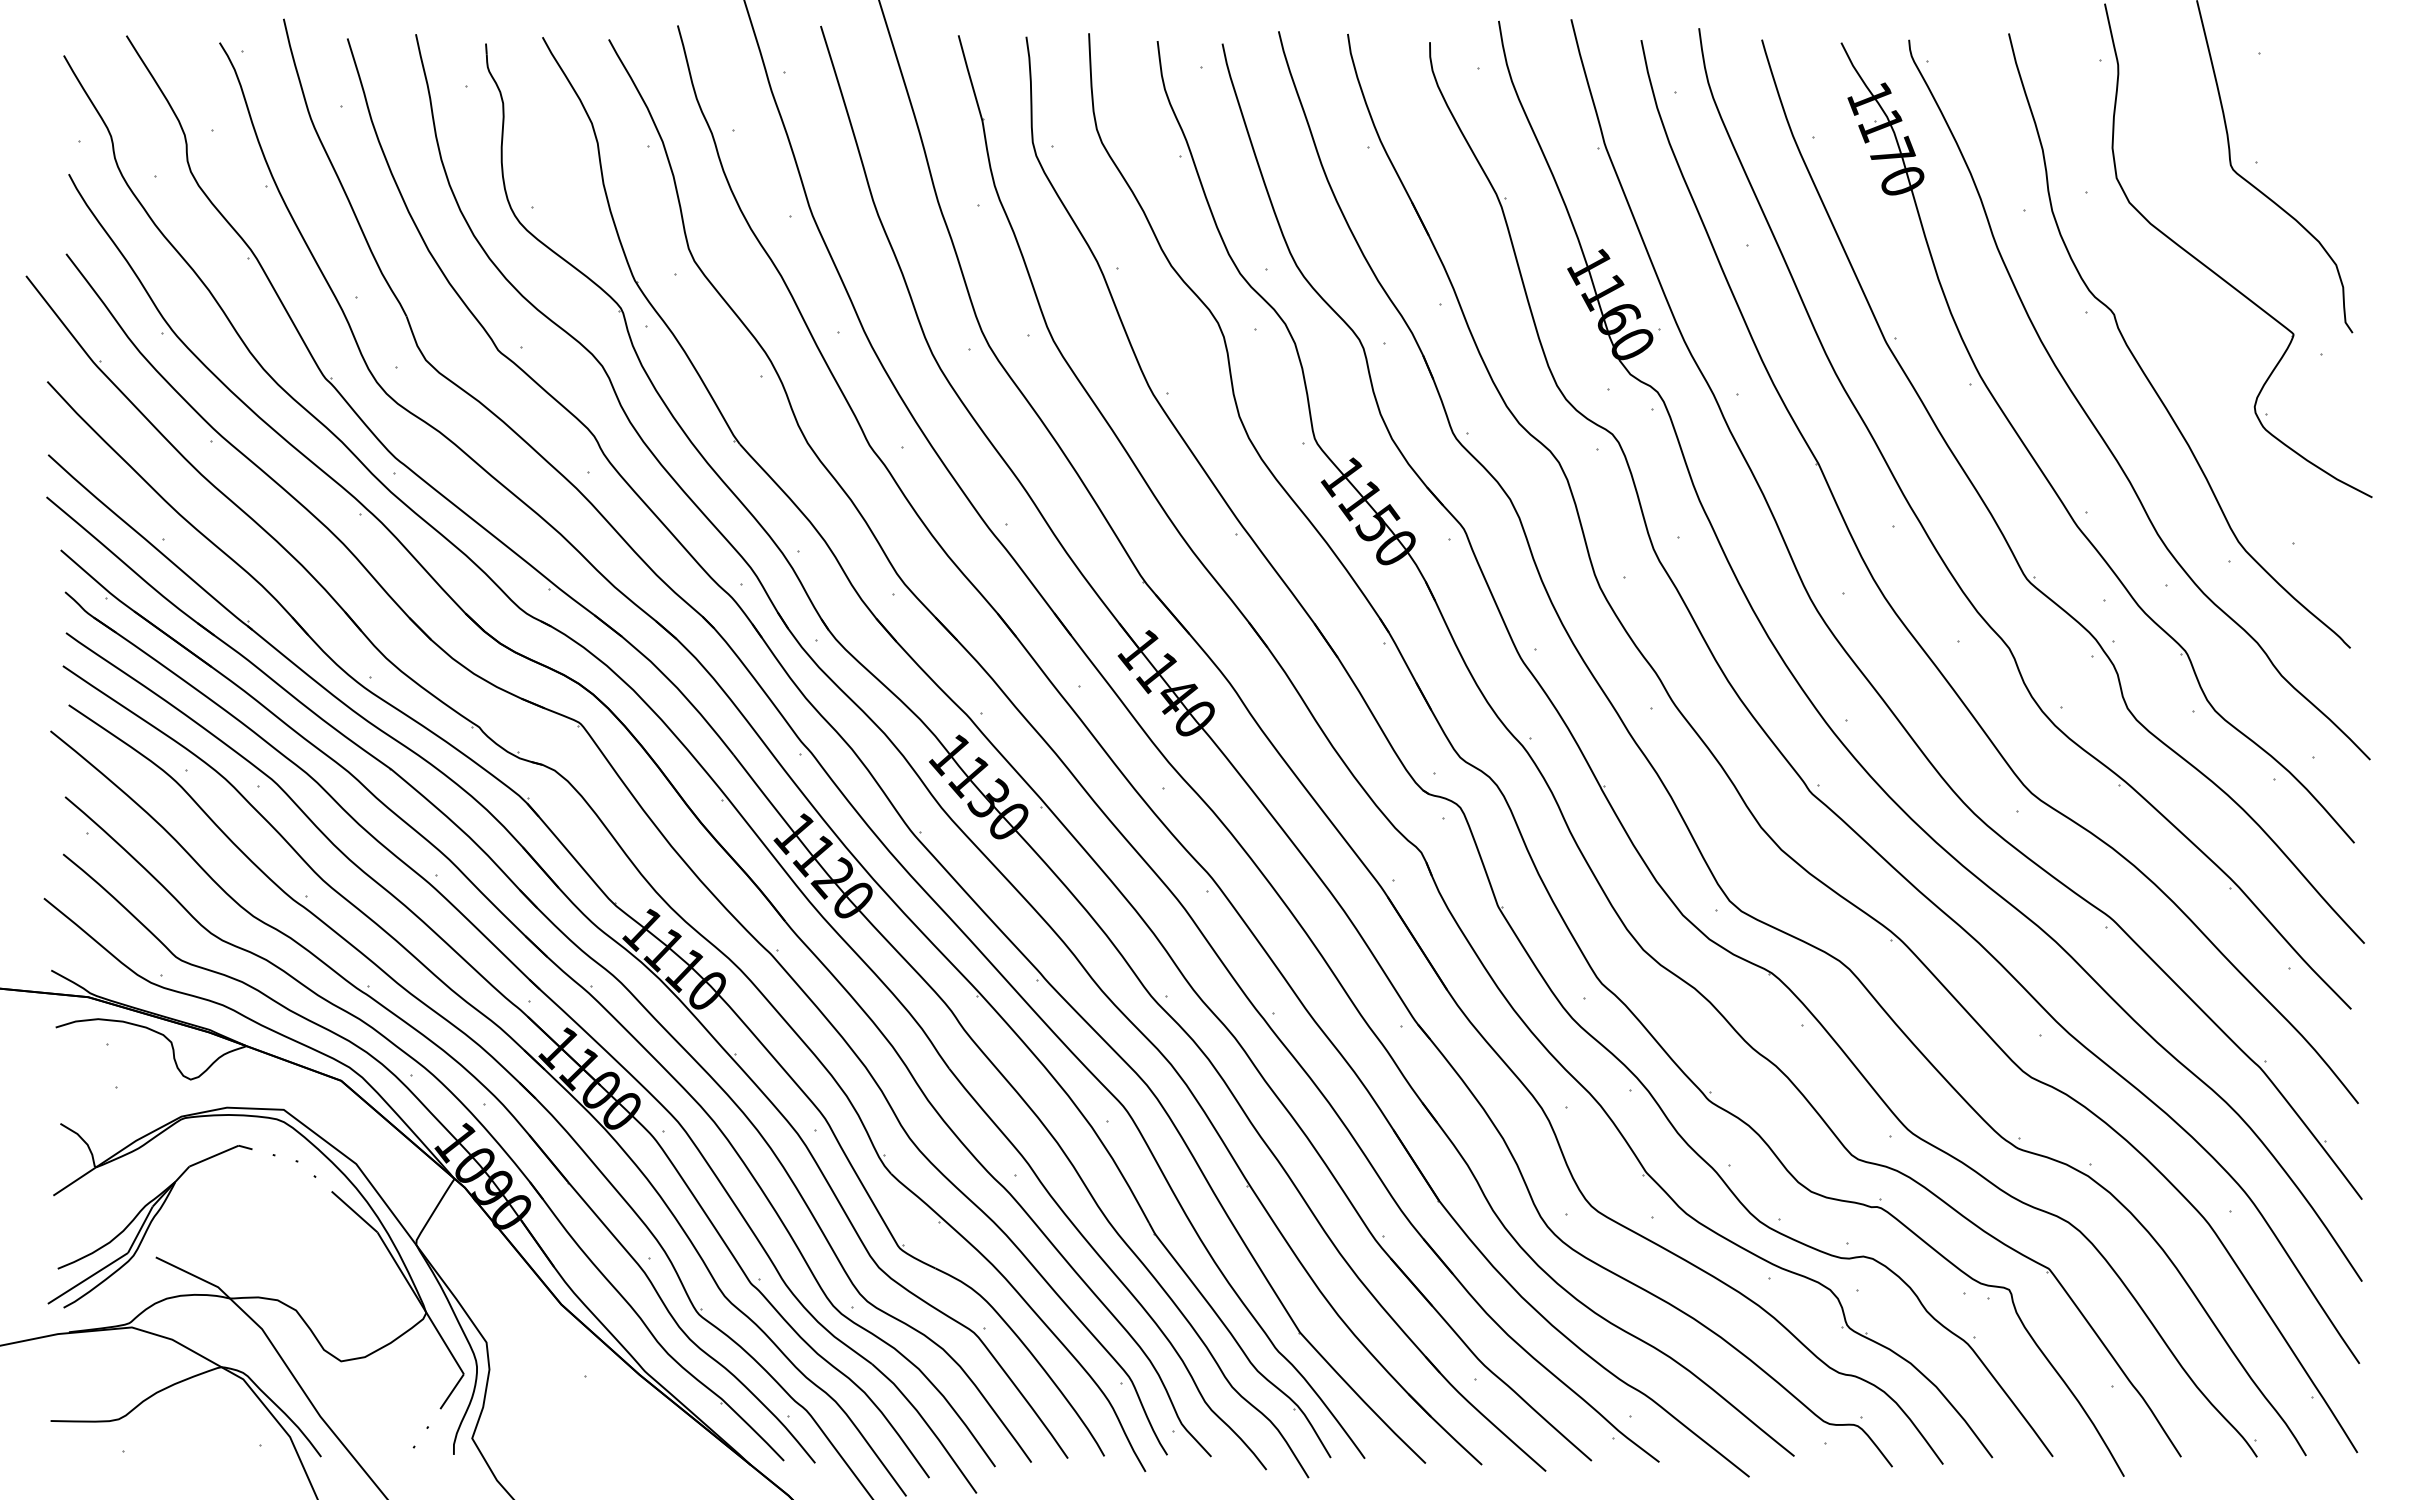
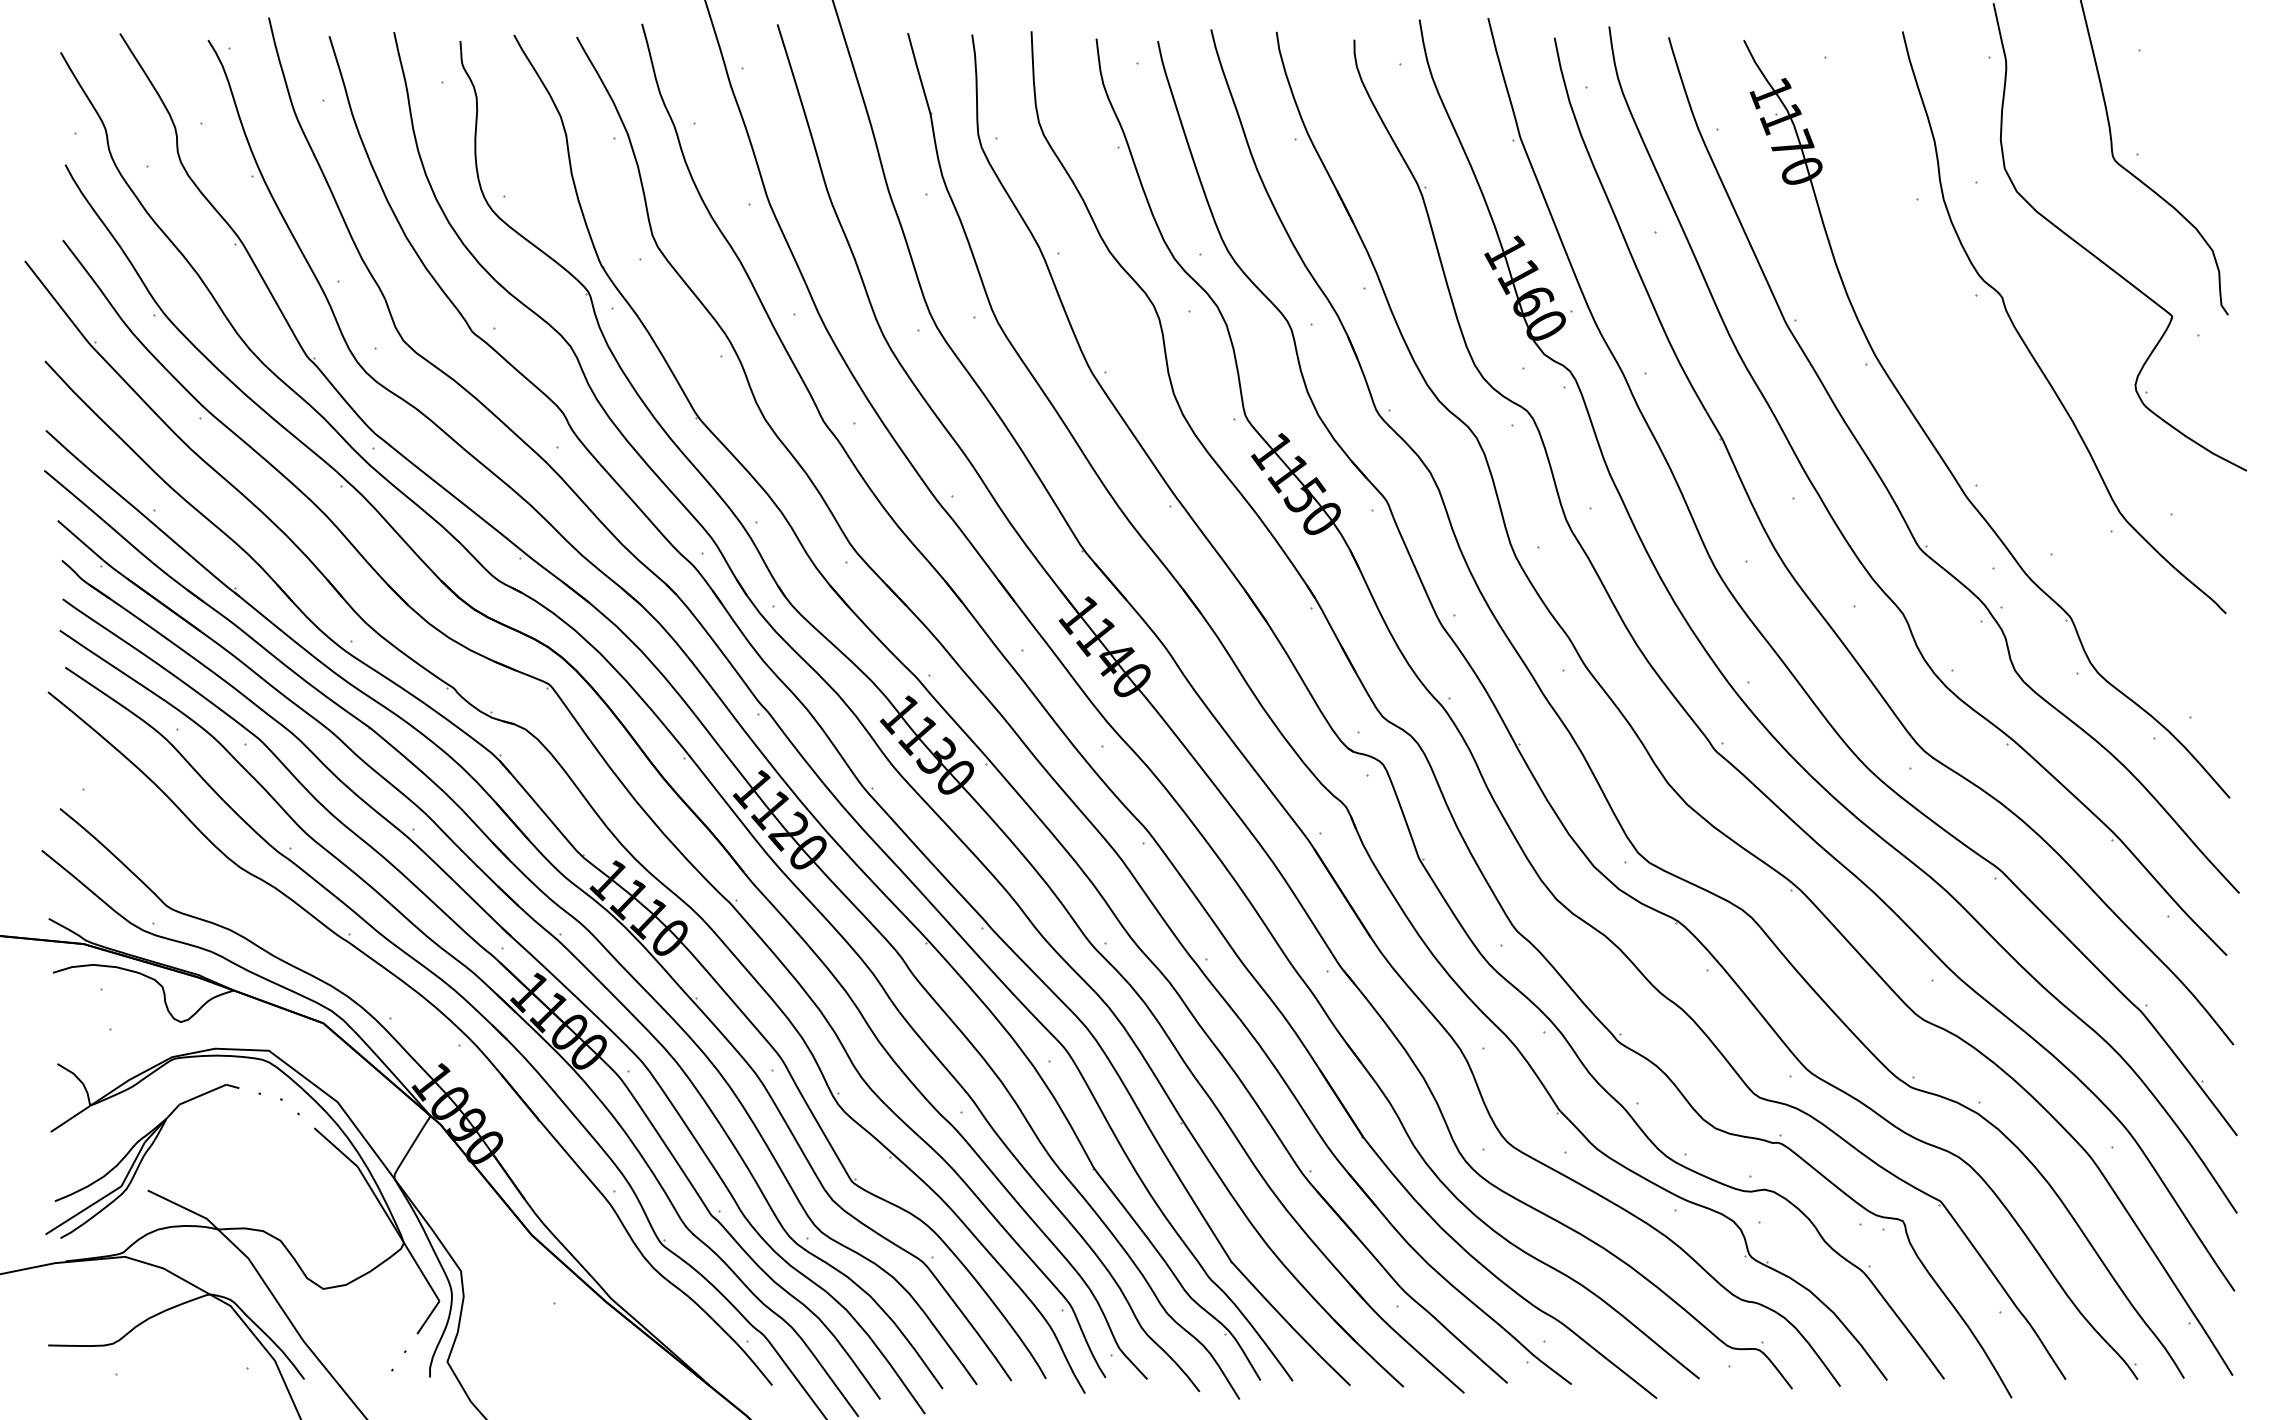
curve: (2096, 427) -> (1985, 404), removed
part: (456, 1099) -> (432, 1040), removed

